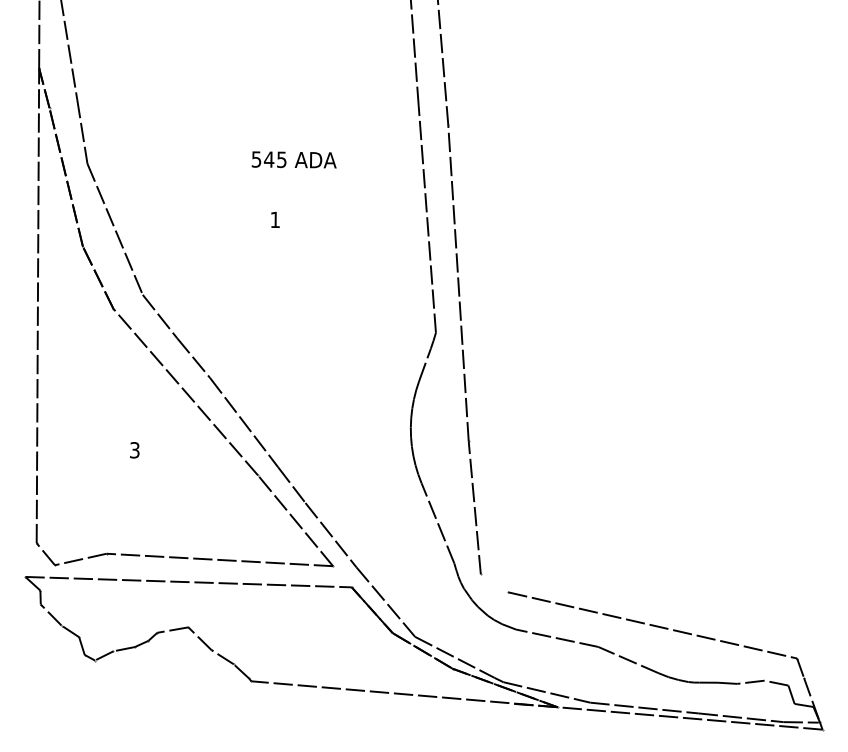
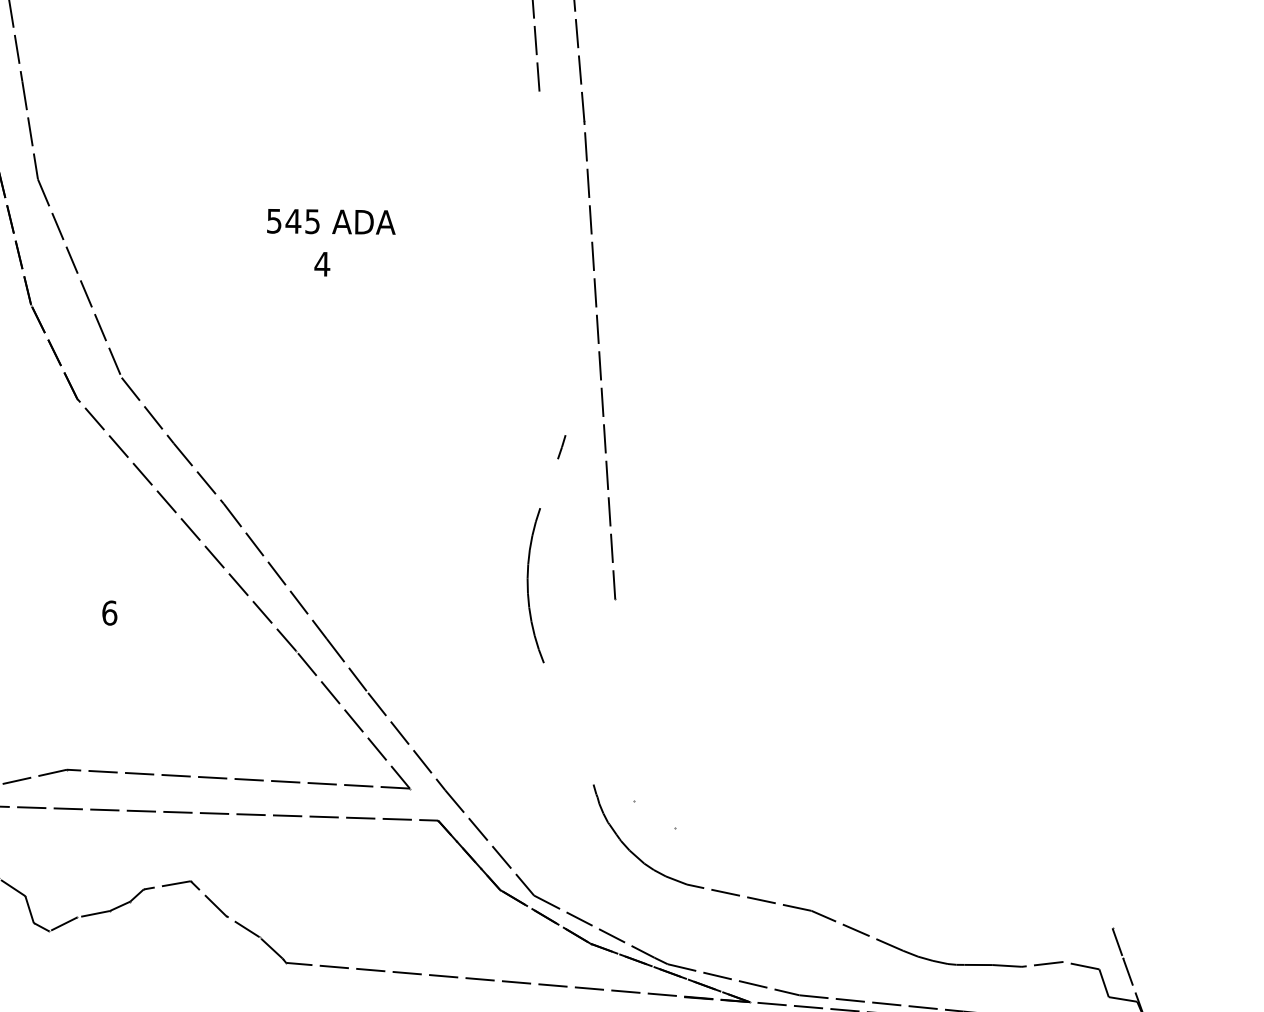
text: (293, 159) -> (330, 221), moved
line: (426, 218) -> (551, 262), removed
text: (275, 219) -> (322, 263), 1 -> 4
line: (424, 364) -> (548, 483), removed
text: (134, 450) -> (109, 613), 3 -> 6
line: (474, 507) -> (624, 699), removed
line: (437, 523) -> (567, 723), removed
line: (652, 625) -> (893, 878), removed

